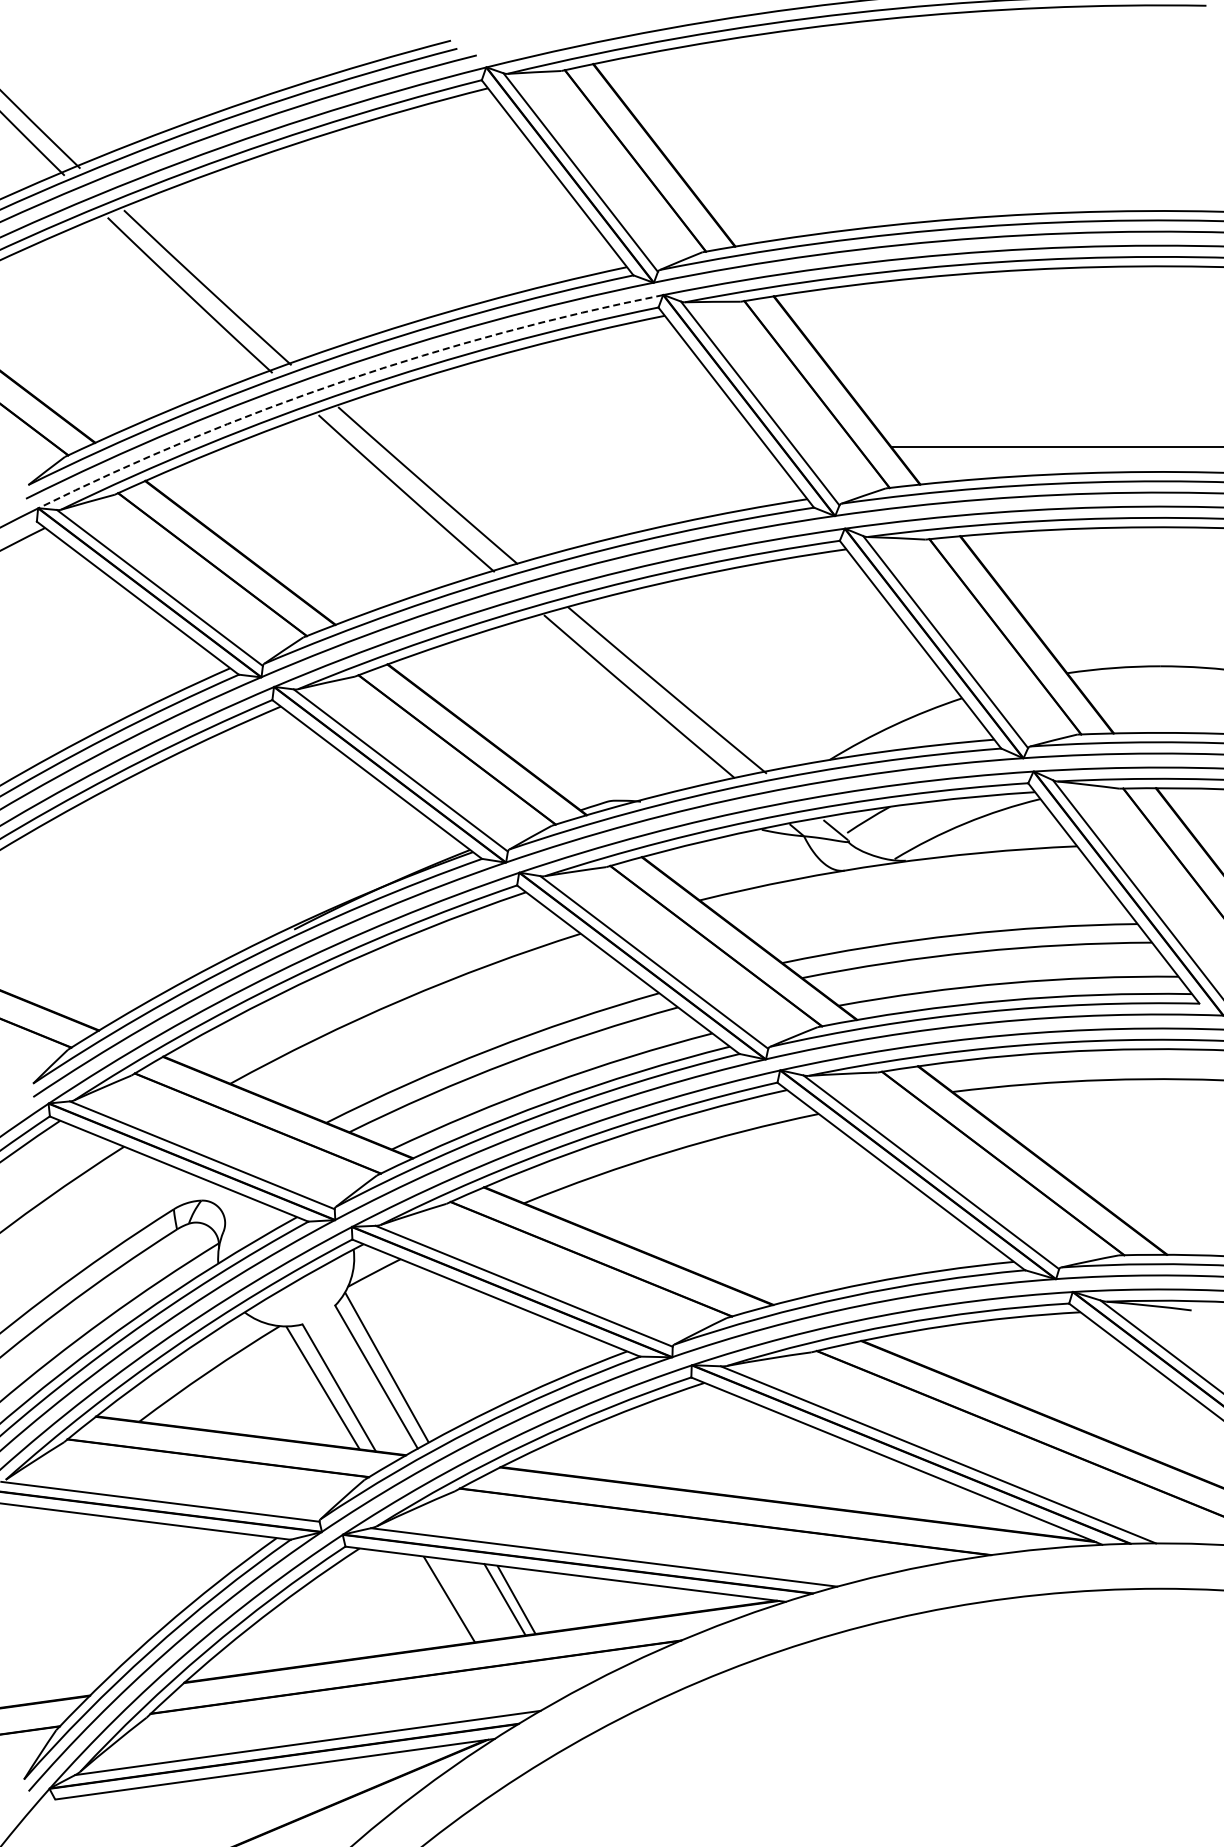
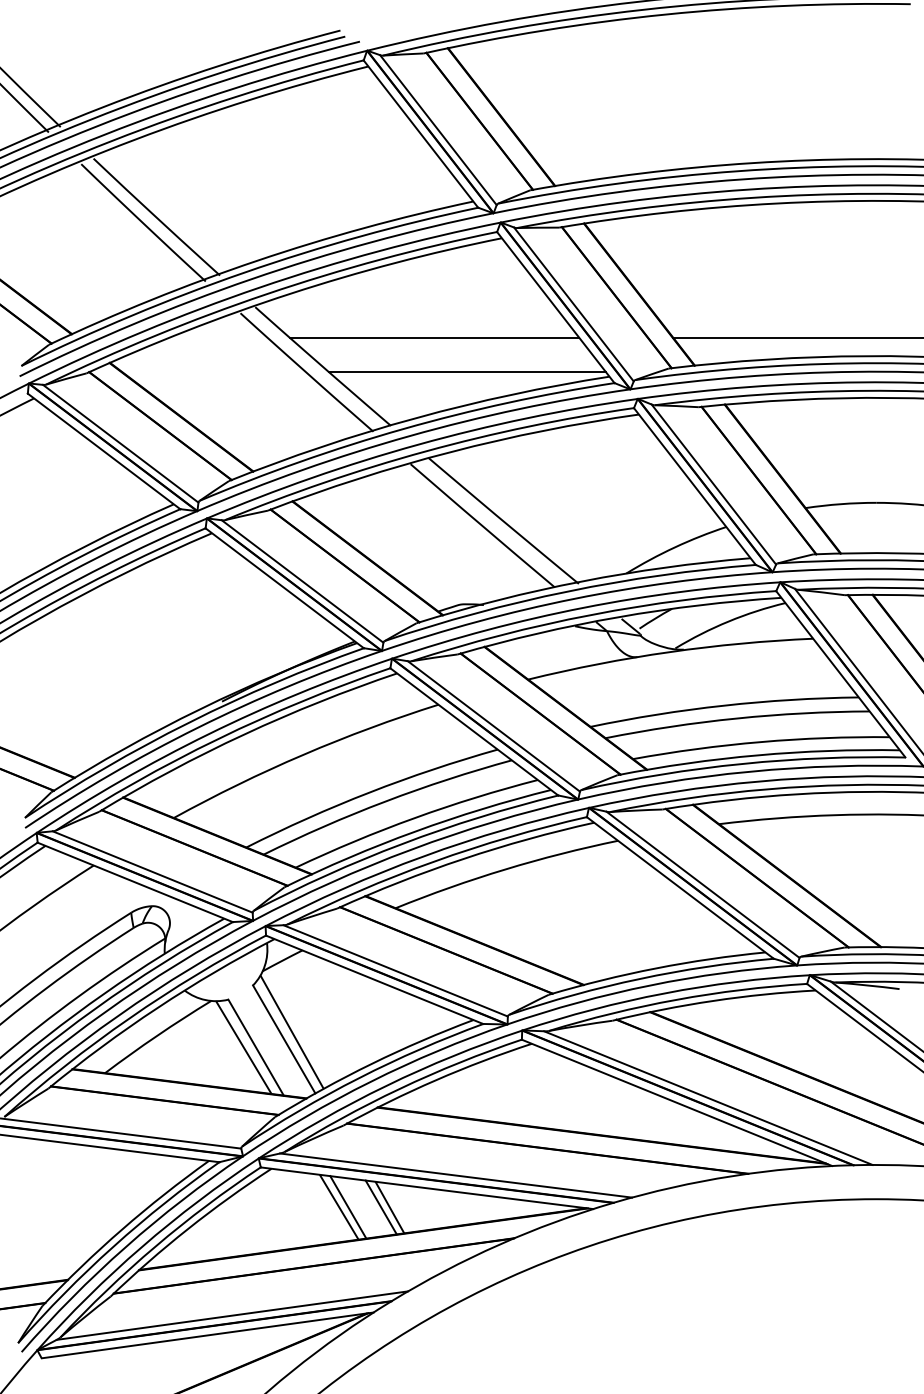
arc: (343, 381) -> (259, 287), dashed -> solid
line: (575, 447) -> (434, 337), added
line: (618, 492) -> (466, 371), added
line: (461, 1599) -> (348, 1207), added

